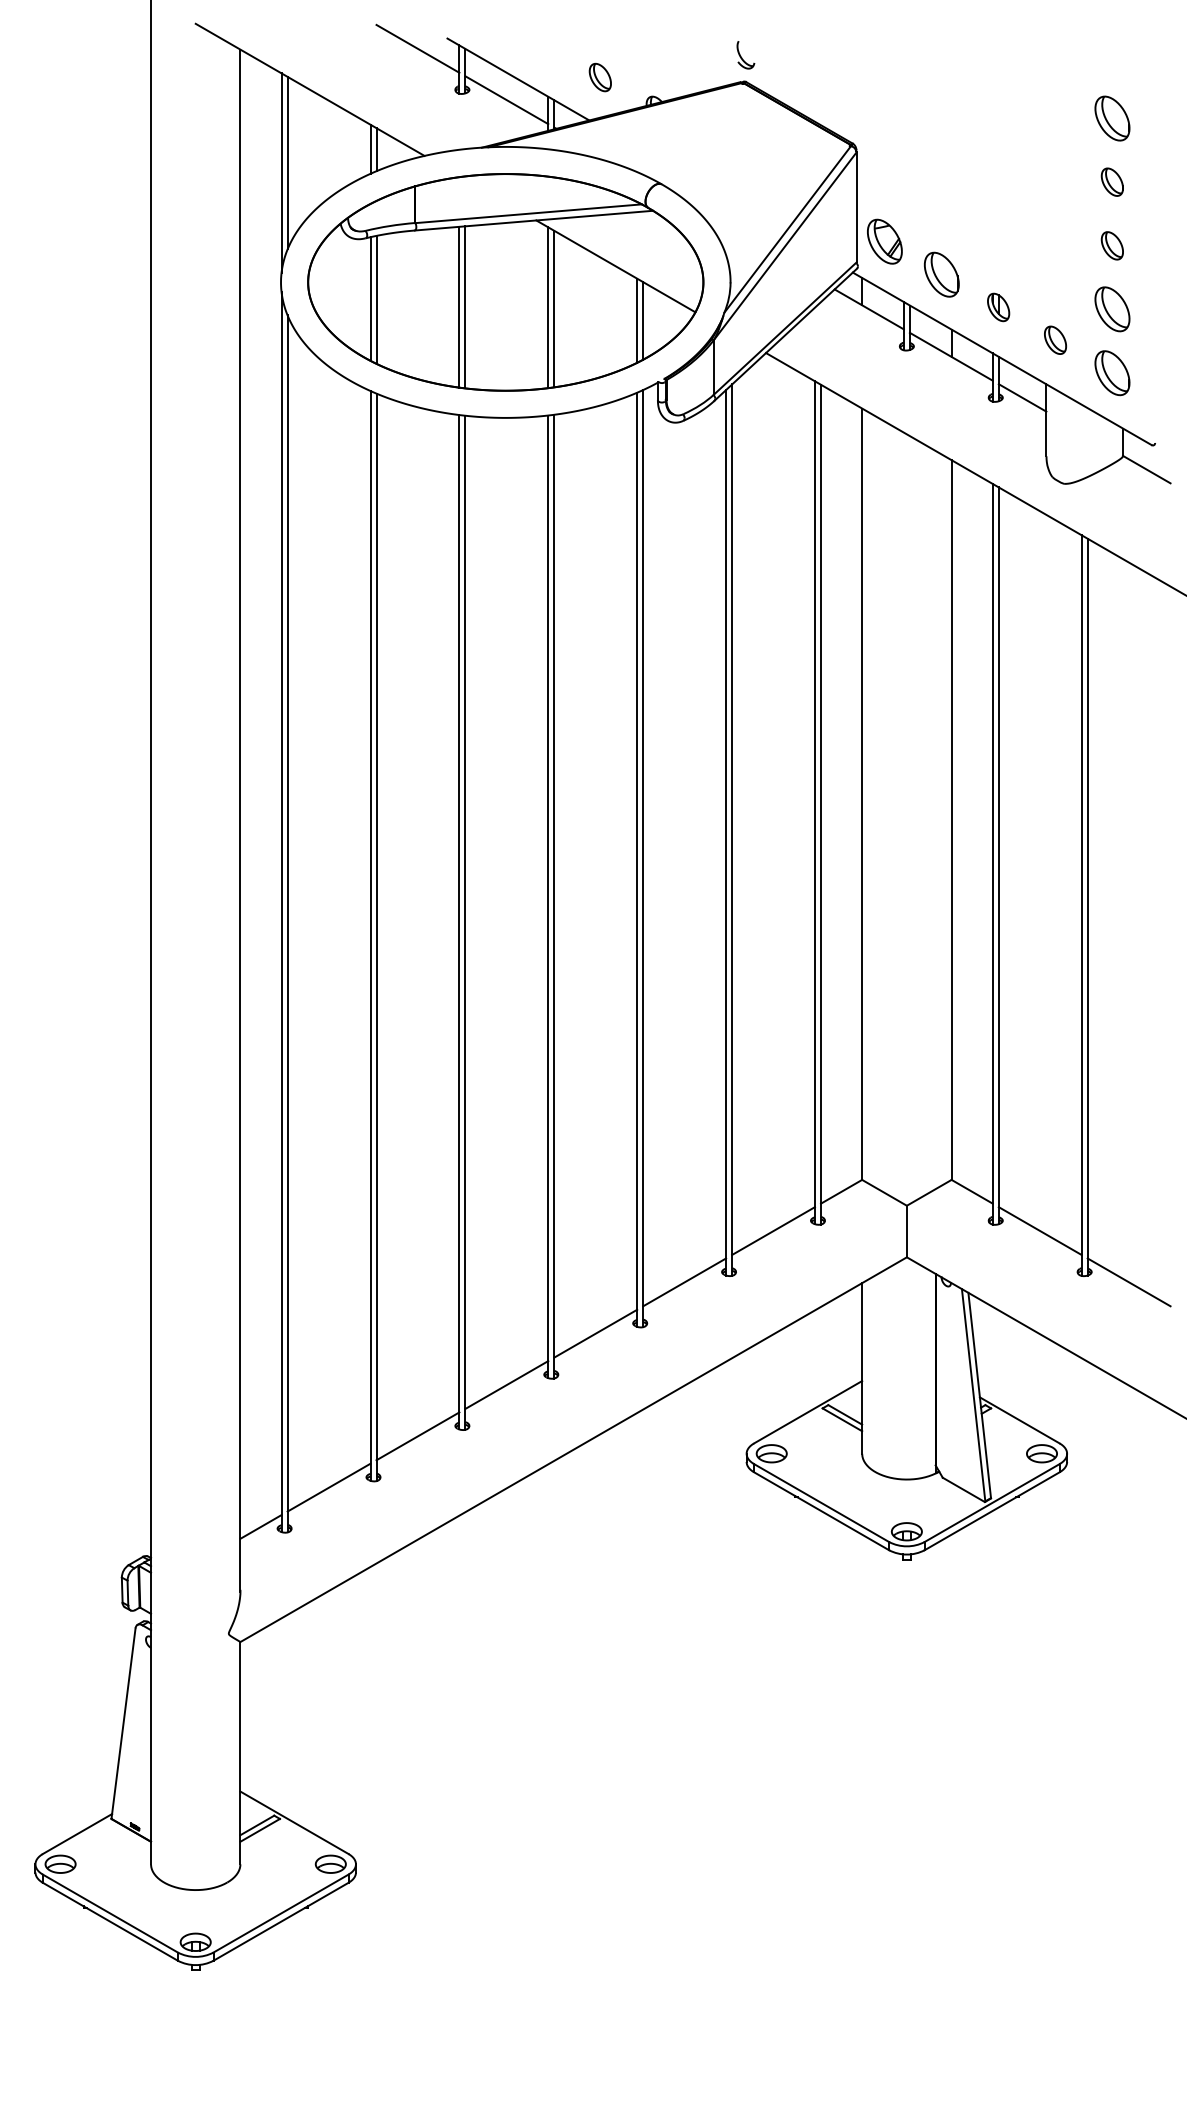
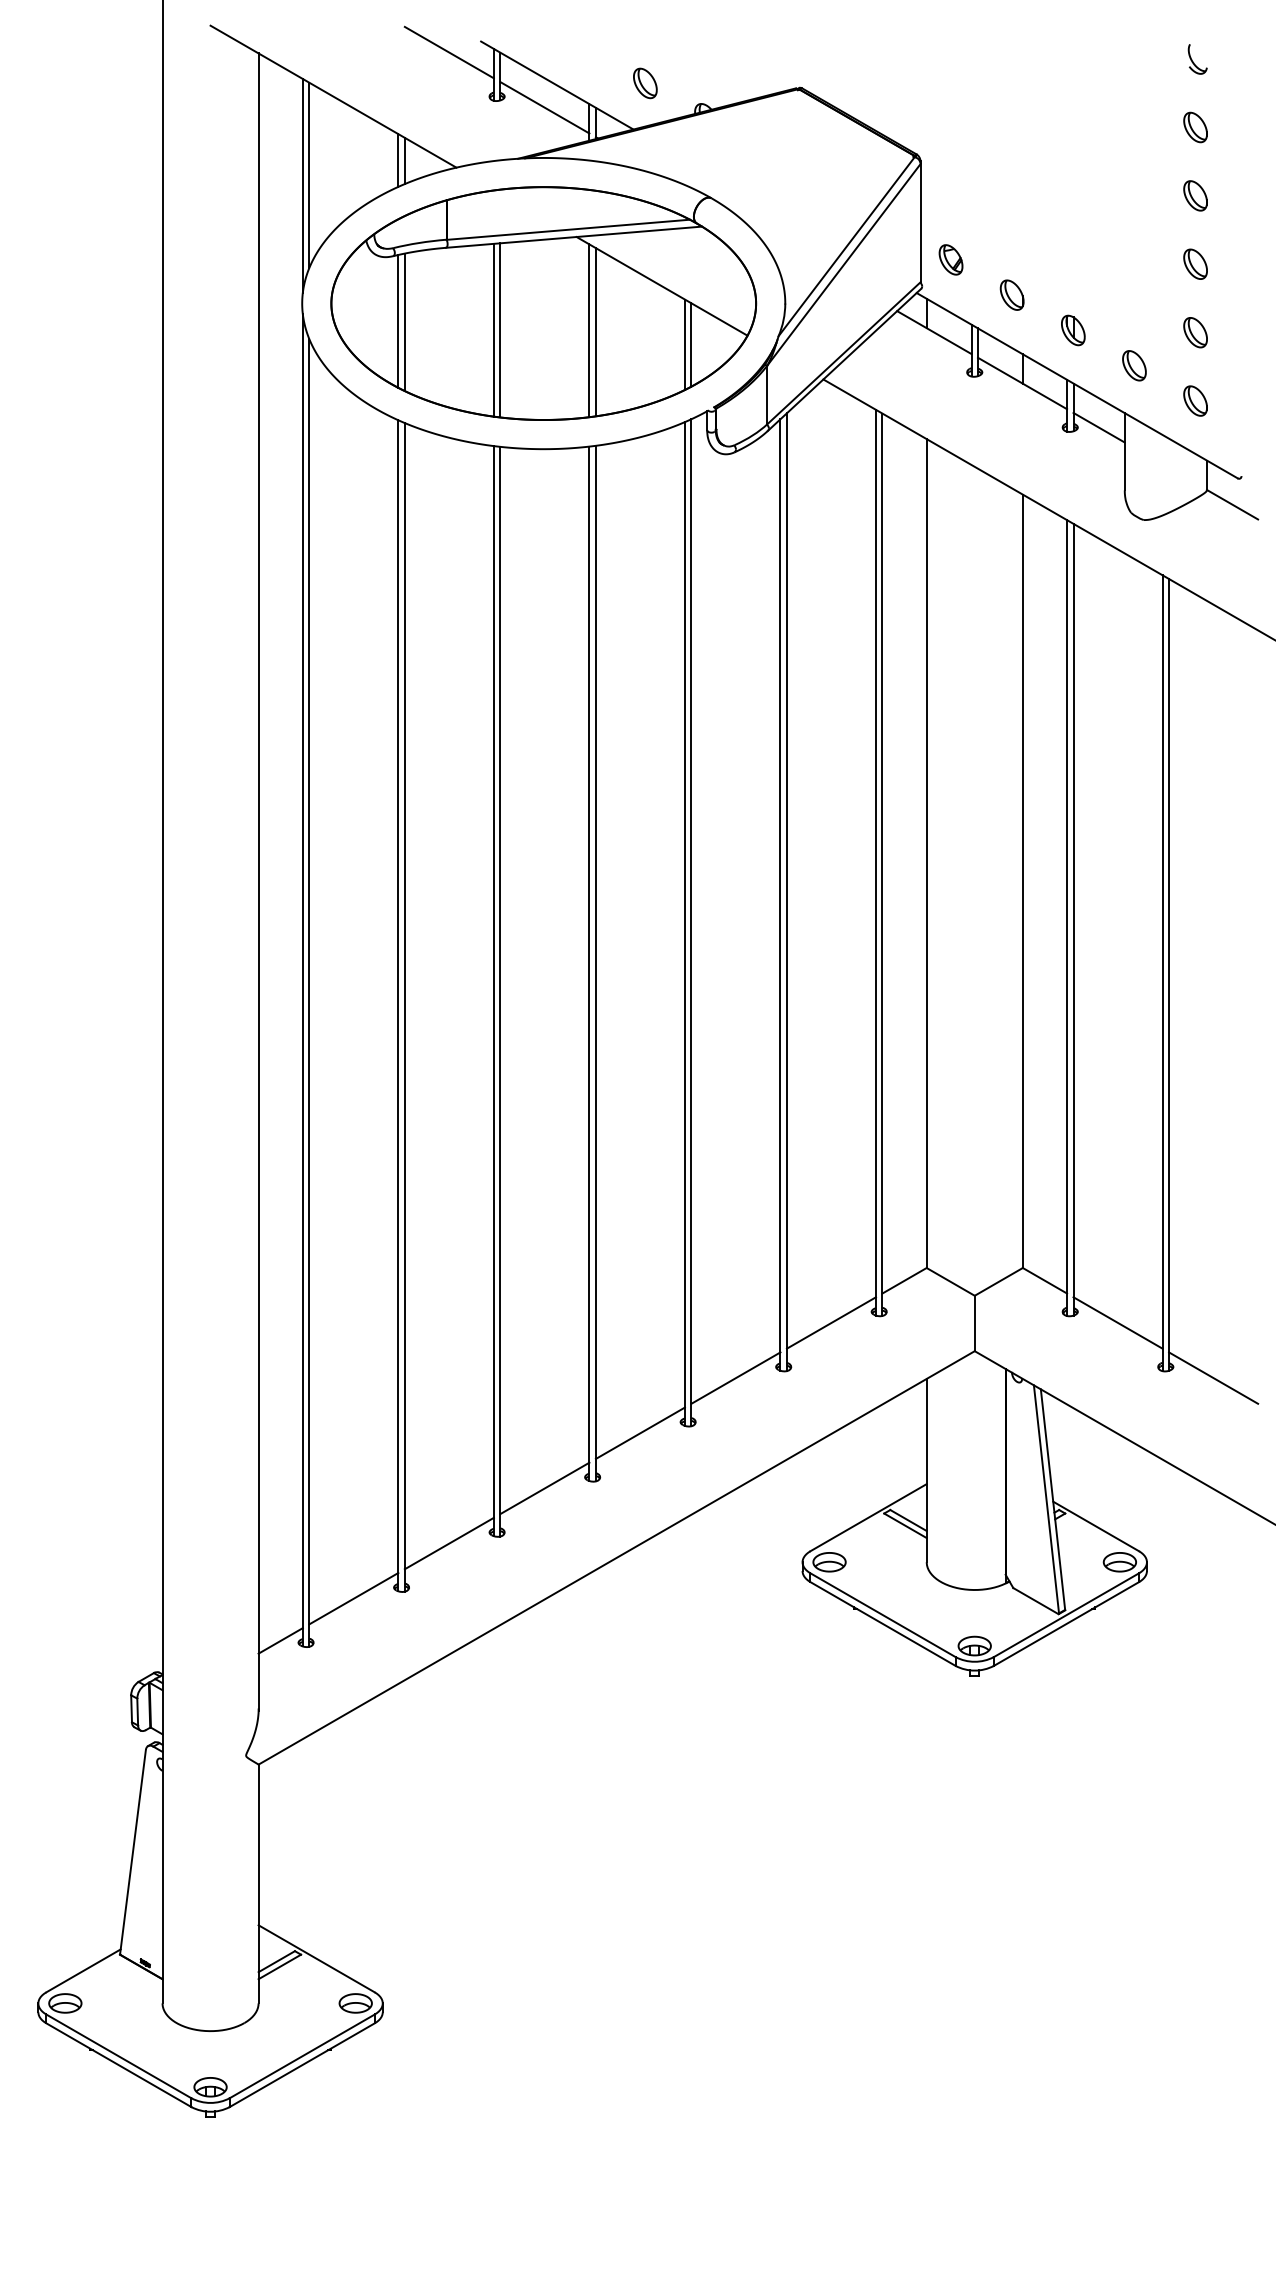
part: (745, 55) -> (1197, 59), moved
part: (1112, 118) -> (1195, 127), size x0.62
part: (884, 241) -> (950, 259), size x0.62
part: (941, 273) -> (1011, 294), size x0.62
part: (1112, 309) -> (1195, 332), size x0.62
part: (1112, 372) -> (1195, 400), size x0.62

